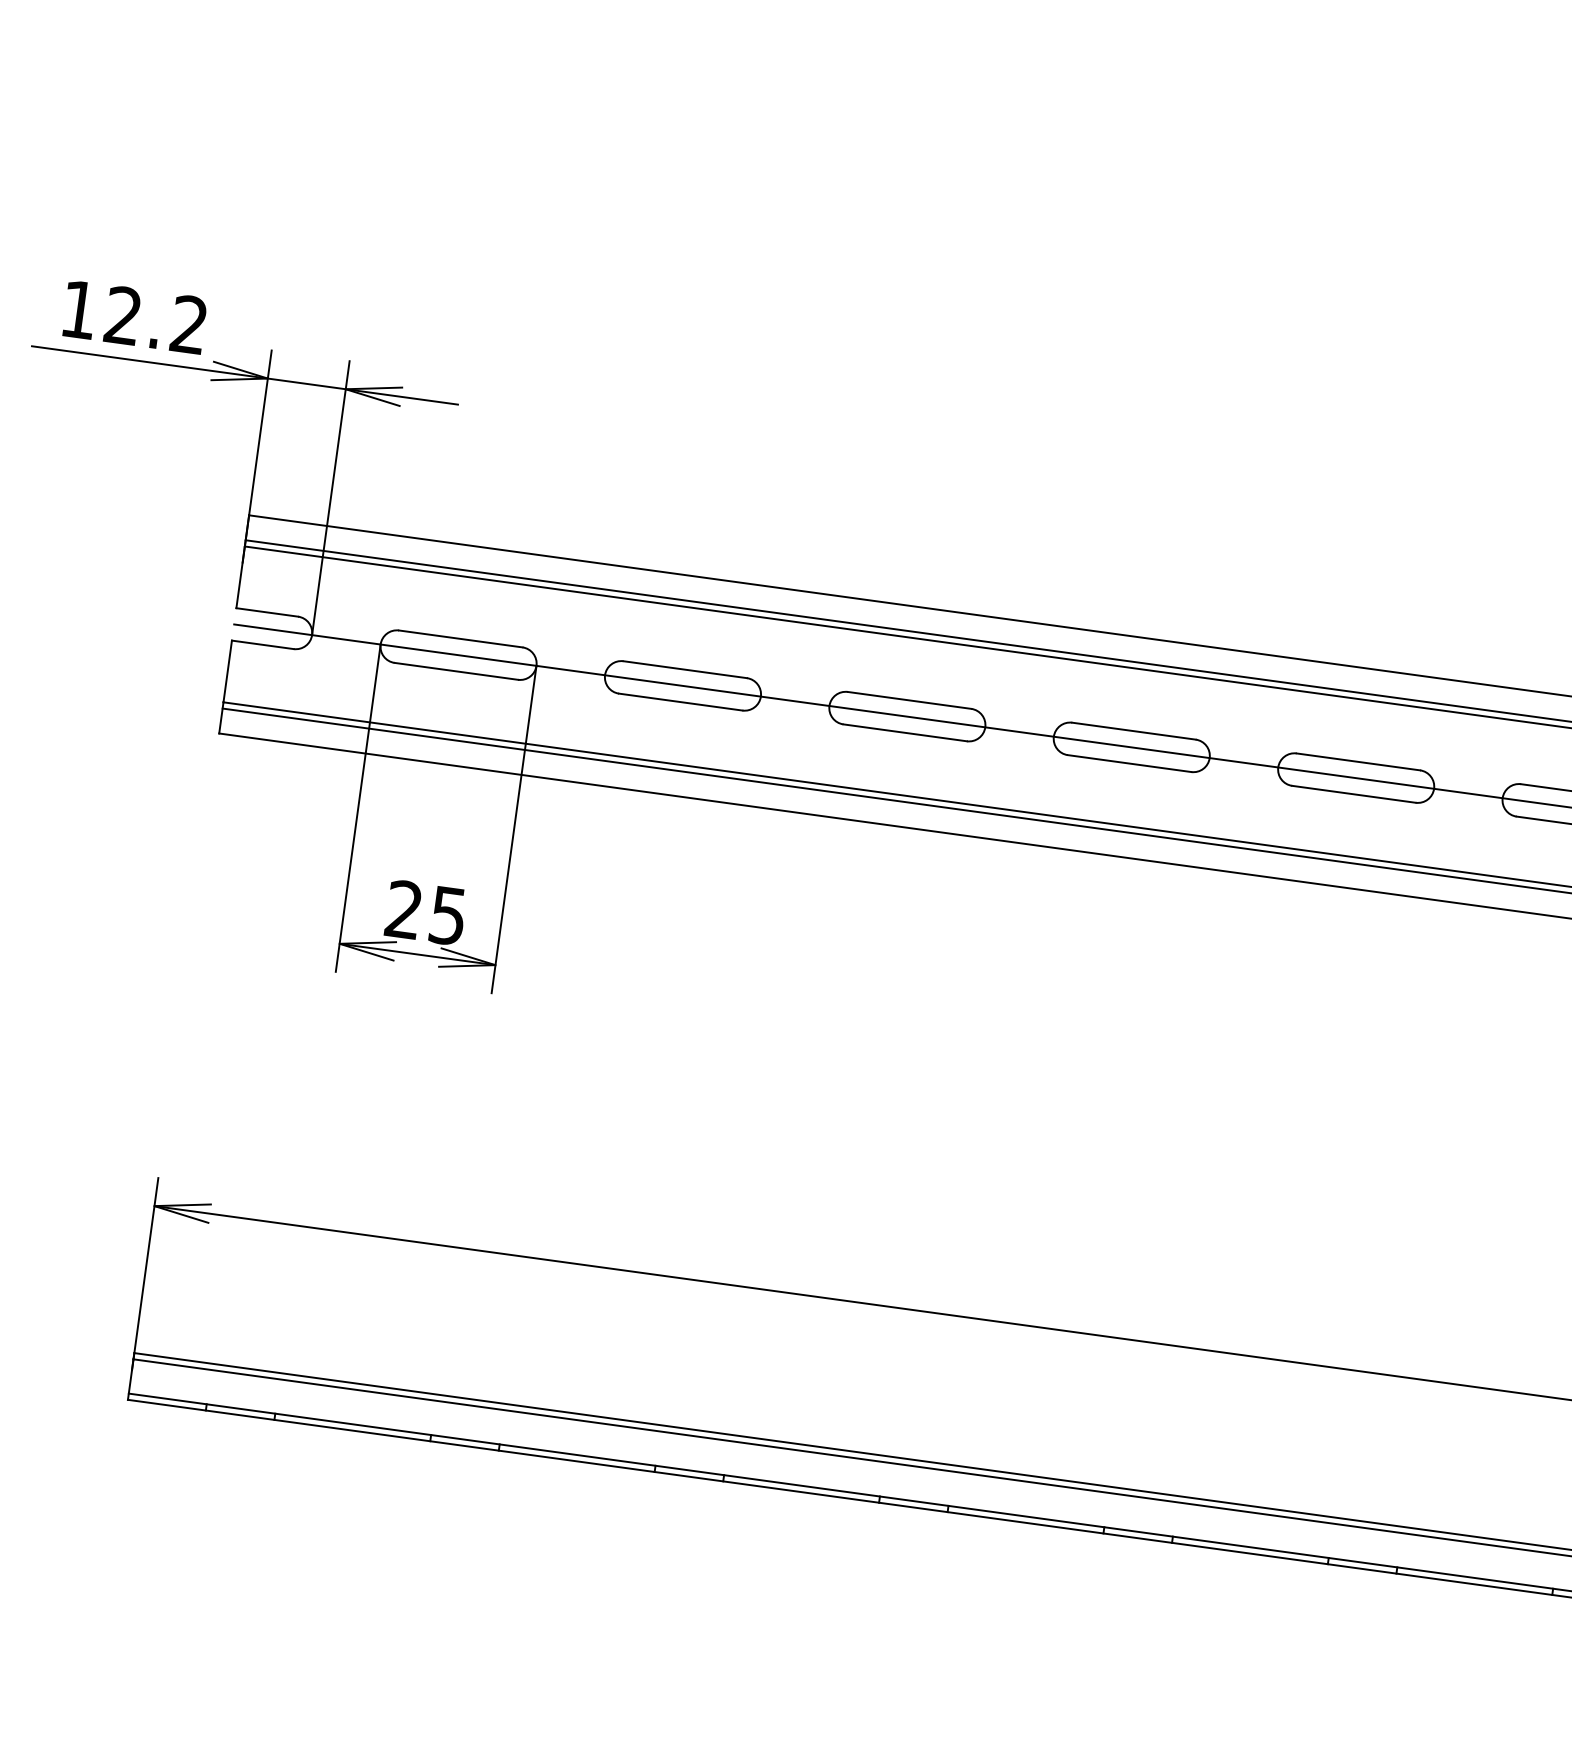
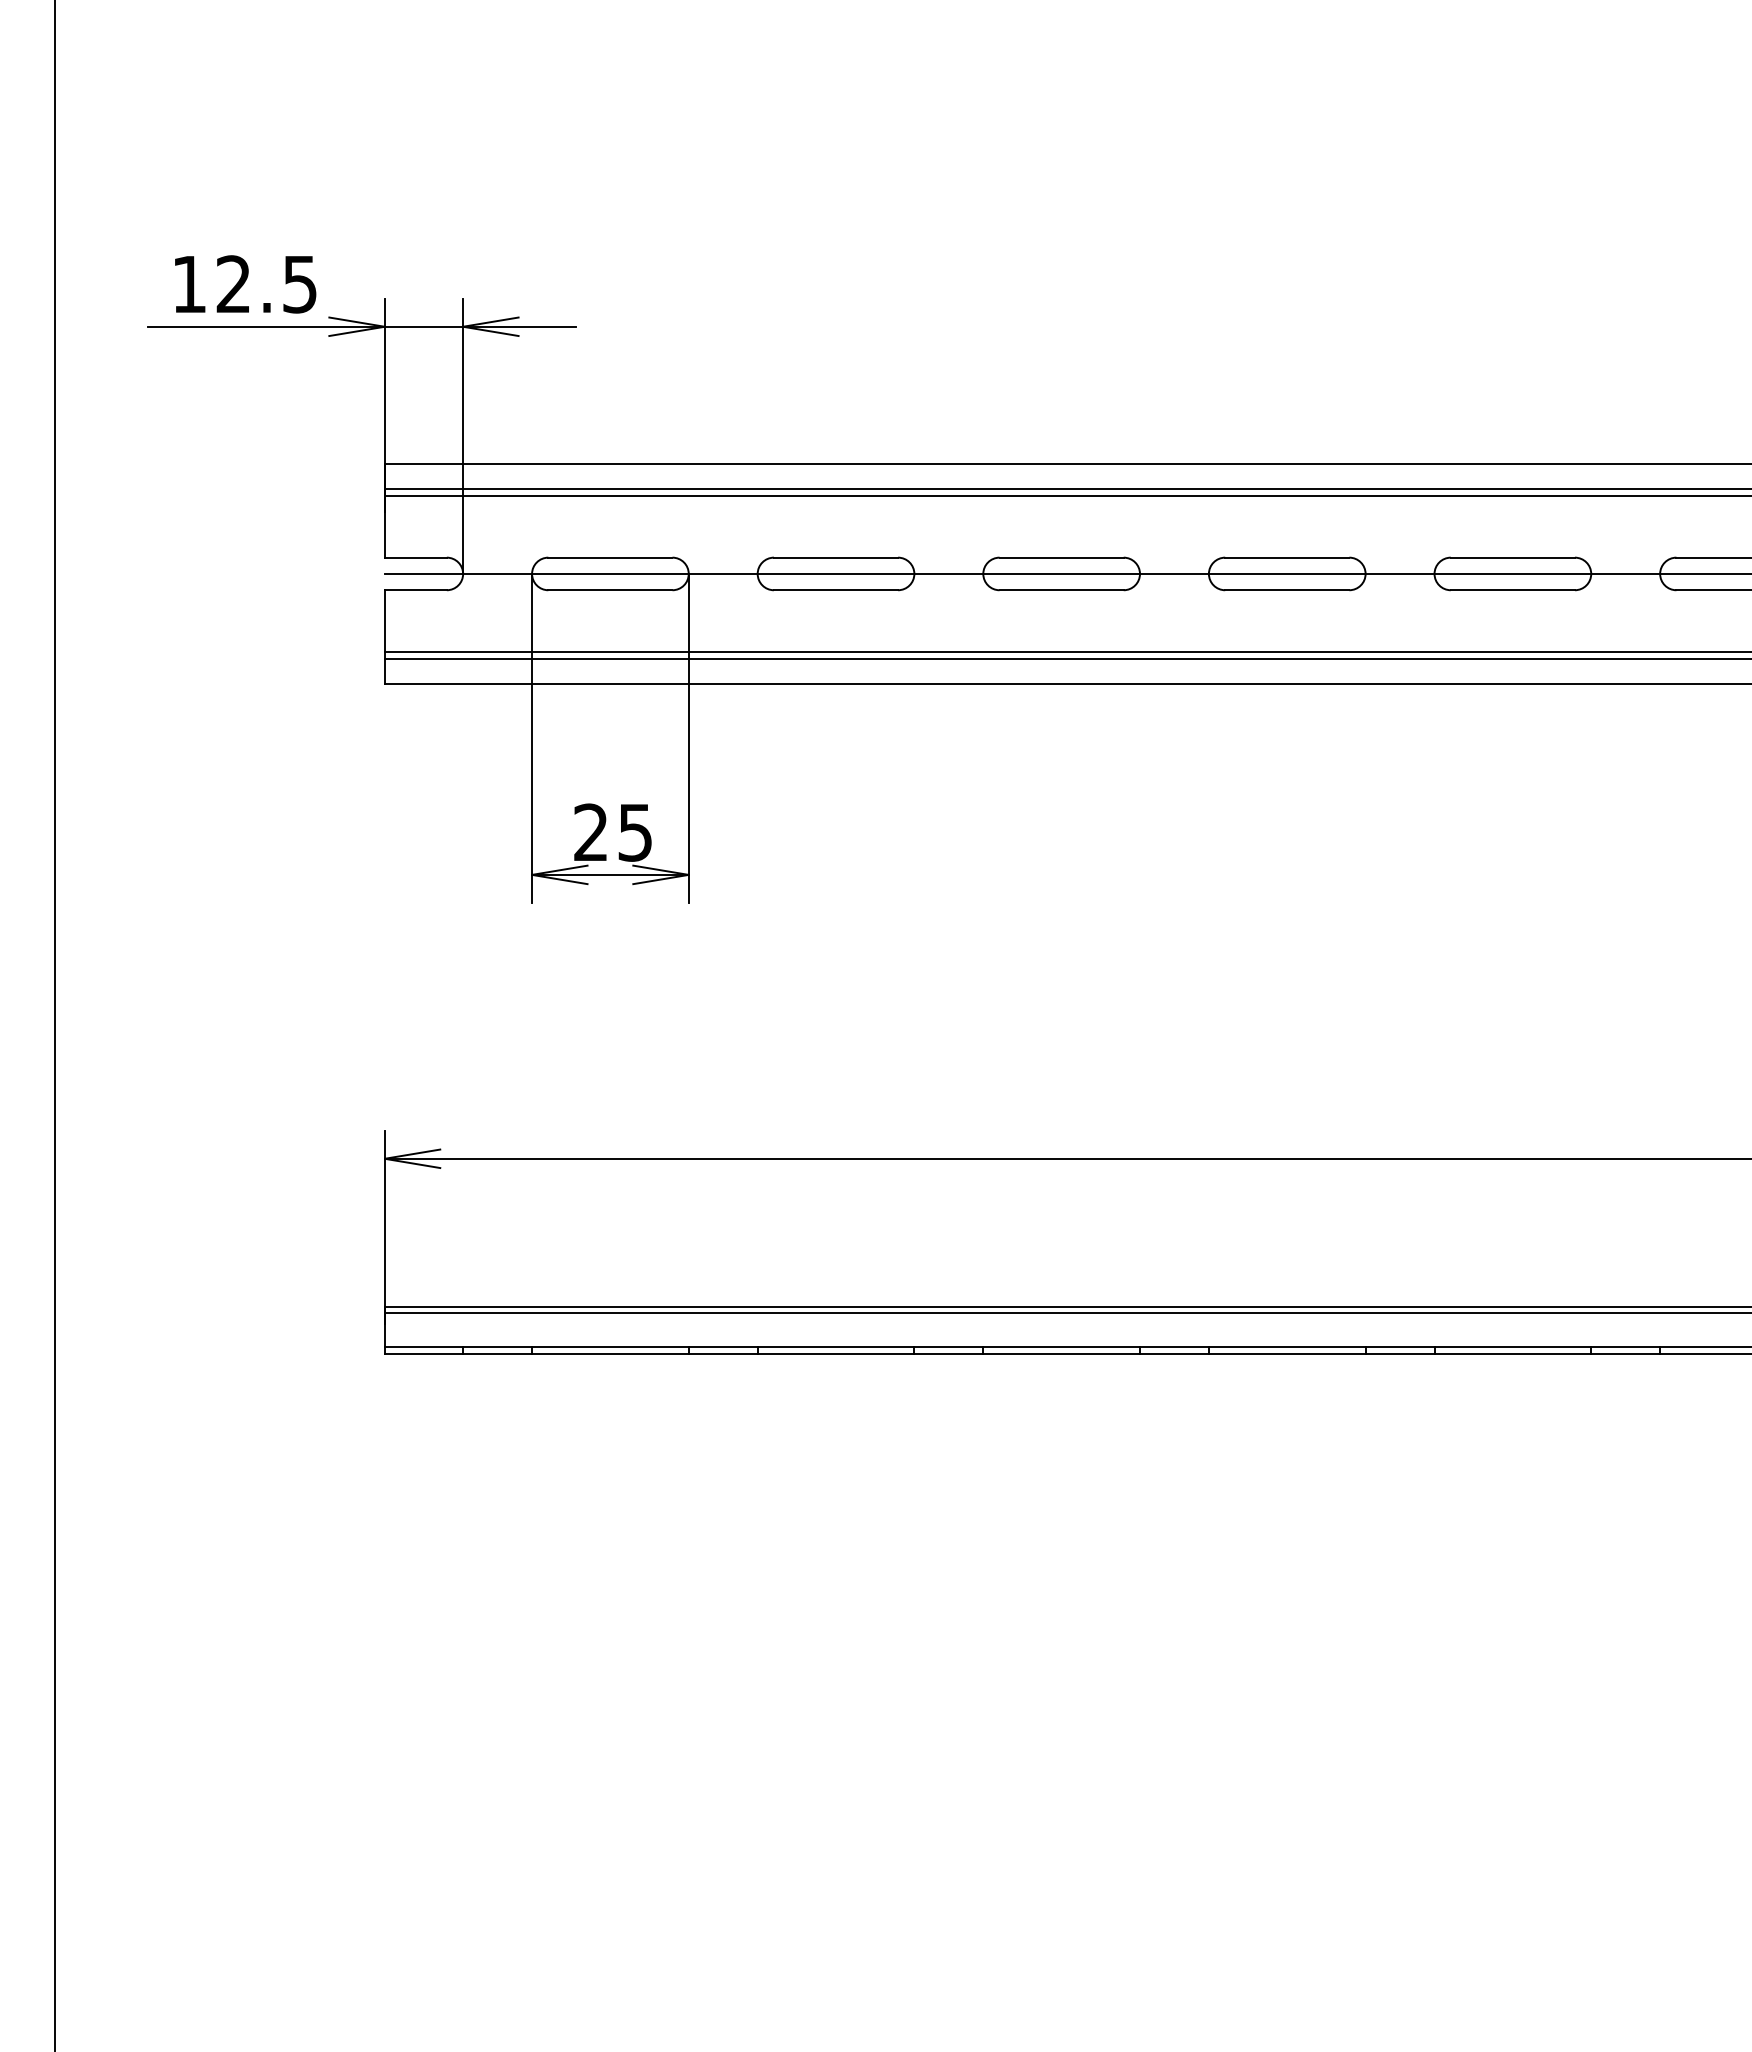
text: (188, 324) -> (299, 284), 12.2 -> 12.5

